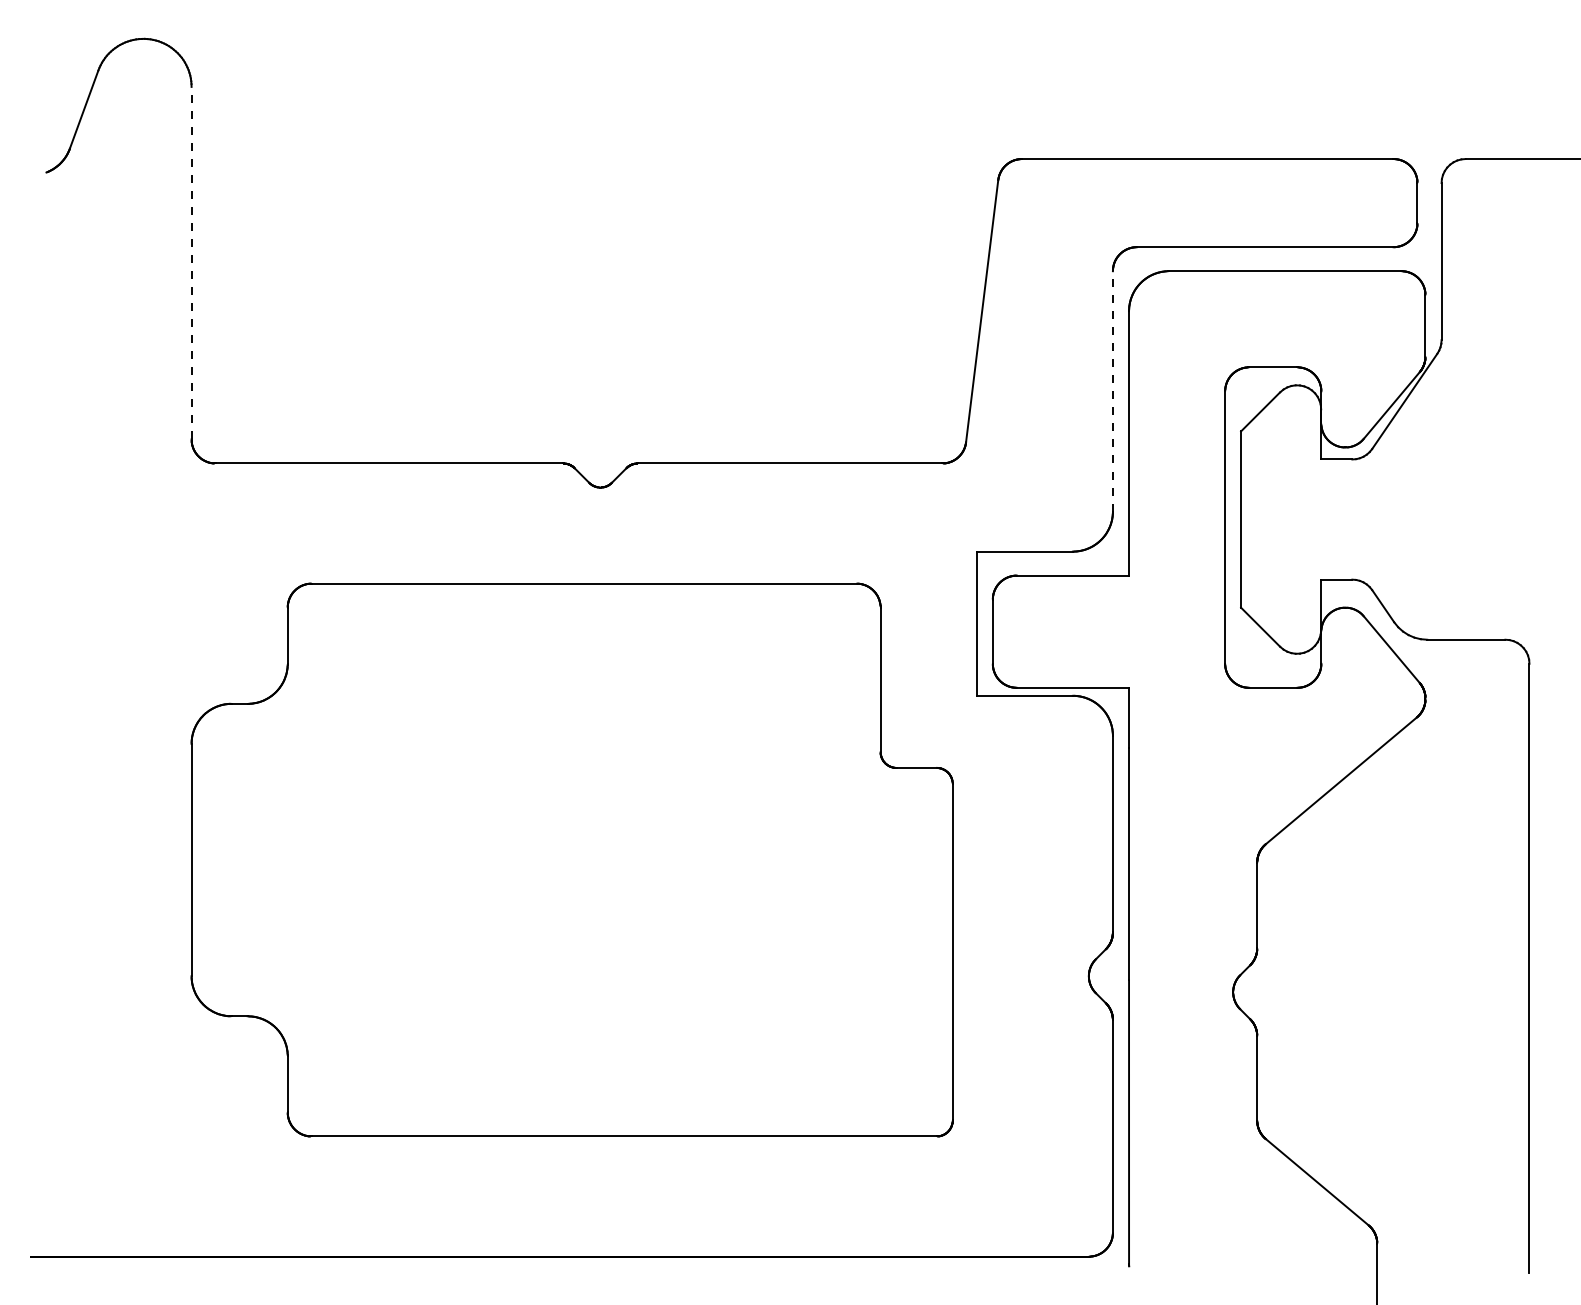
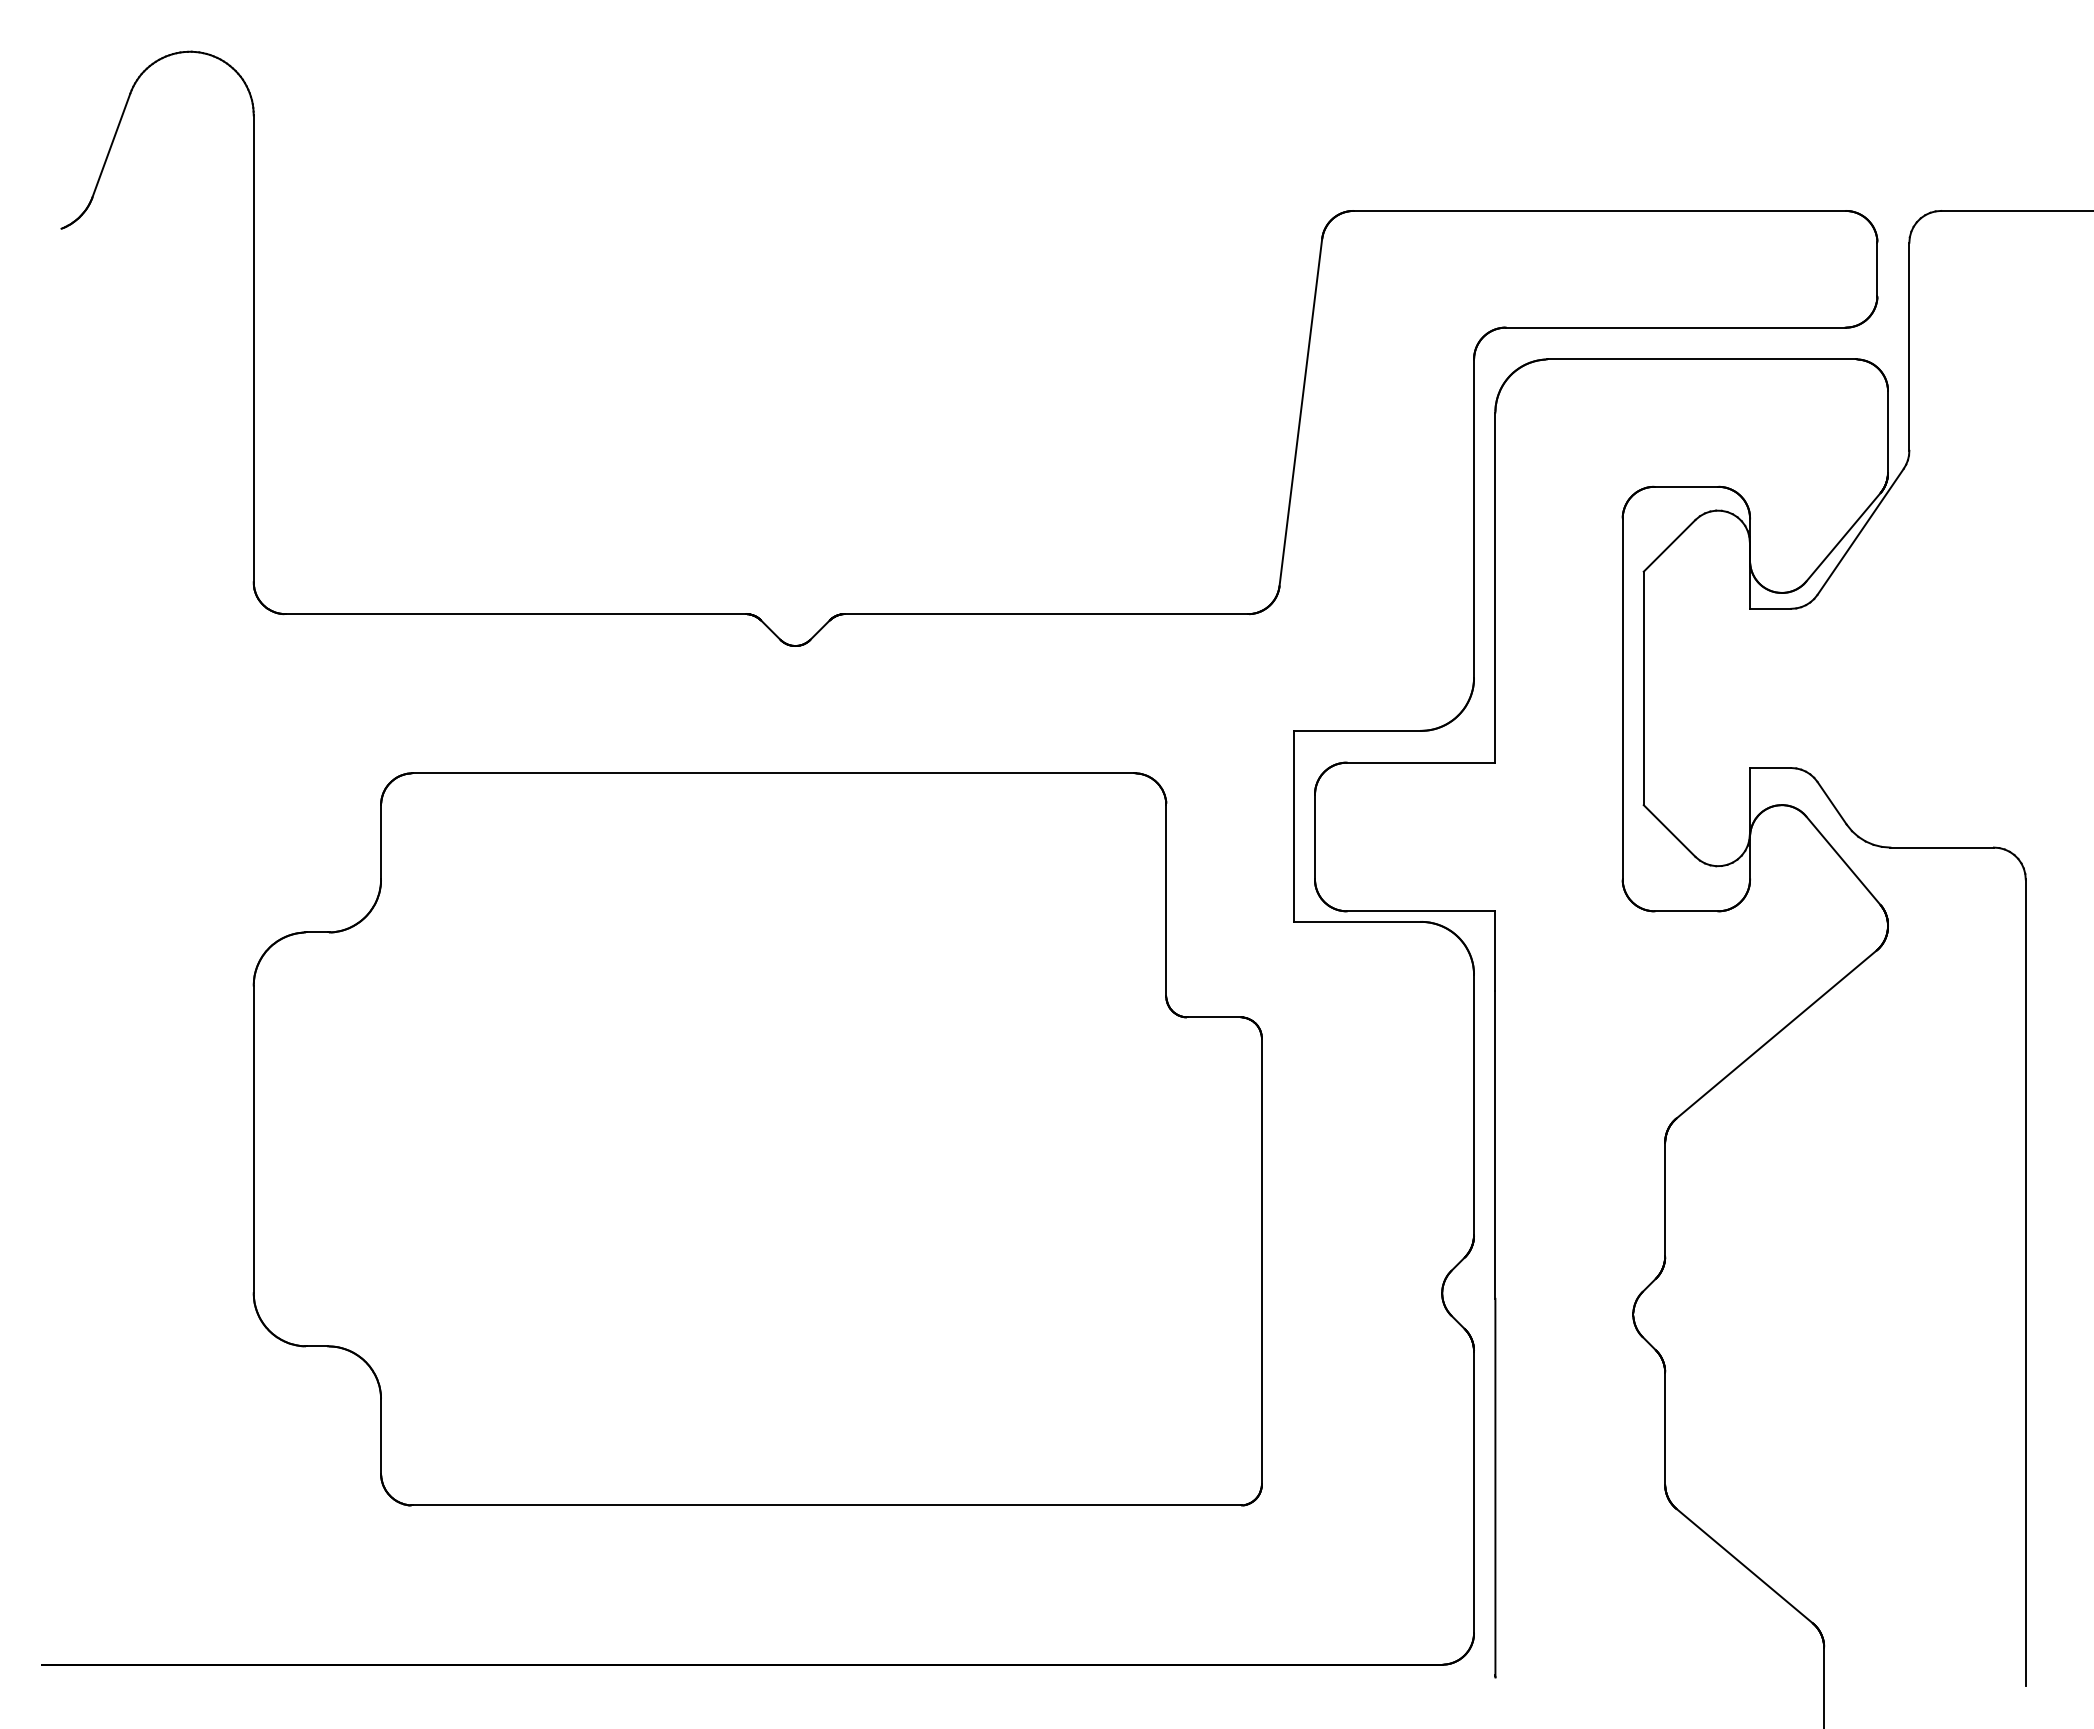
line: (191, 262) -> (253, 348), dashed -> solid
line: (1113, 391) -> (1474, 518), dashed -> solid

